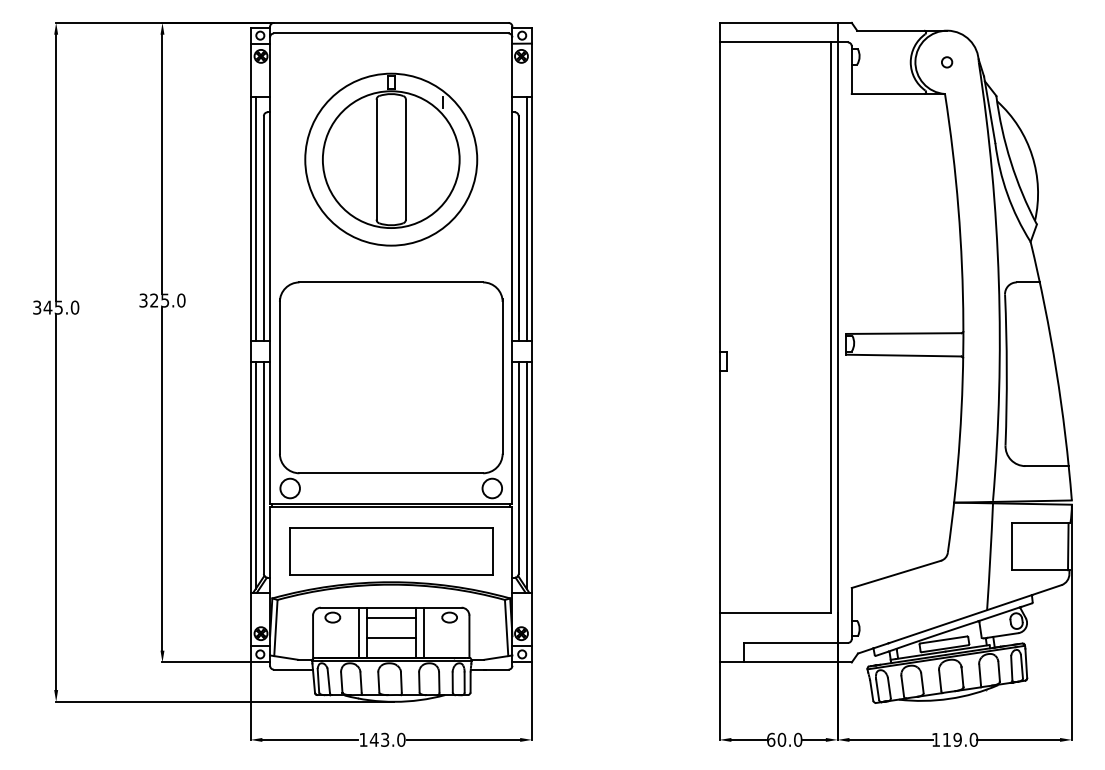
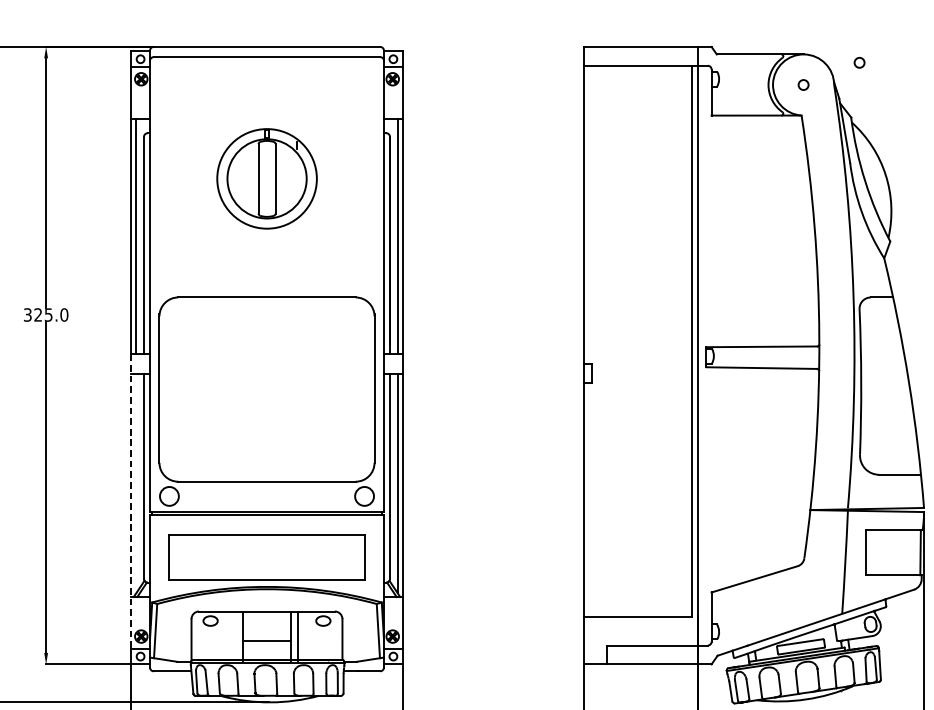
circle: (1005, 39) -> (859, 62), added
part: (391, 159) -> (267, 178), size x0.6
line: (255, 475) -> (135, 483), removed
line: (250, 494) -> (131, 502), solid -> dashed
line: (390, 618) -> (266, 621), removed
line: (359, 632) -> (236, 635), removed

